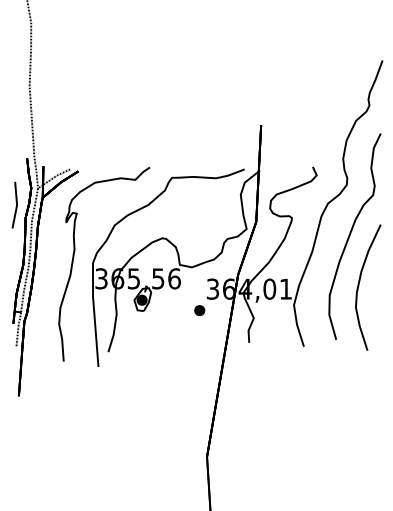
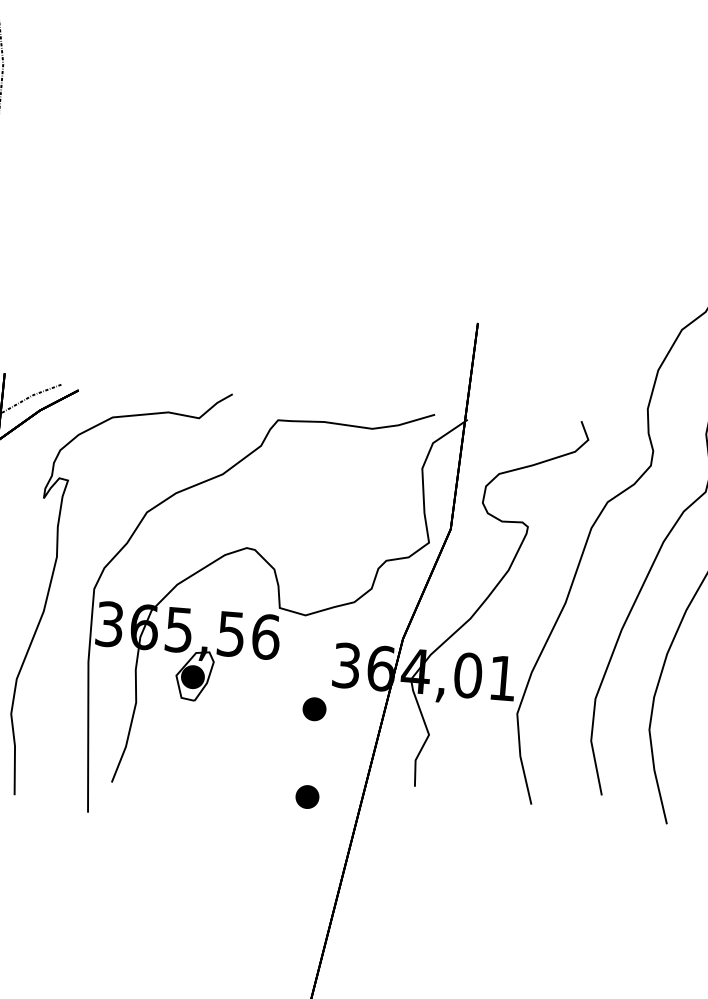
part: (199, 351) -> (306, 796), added

